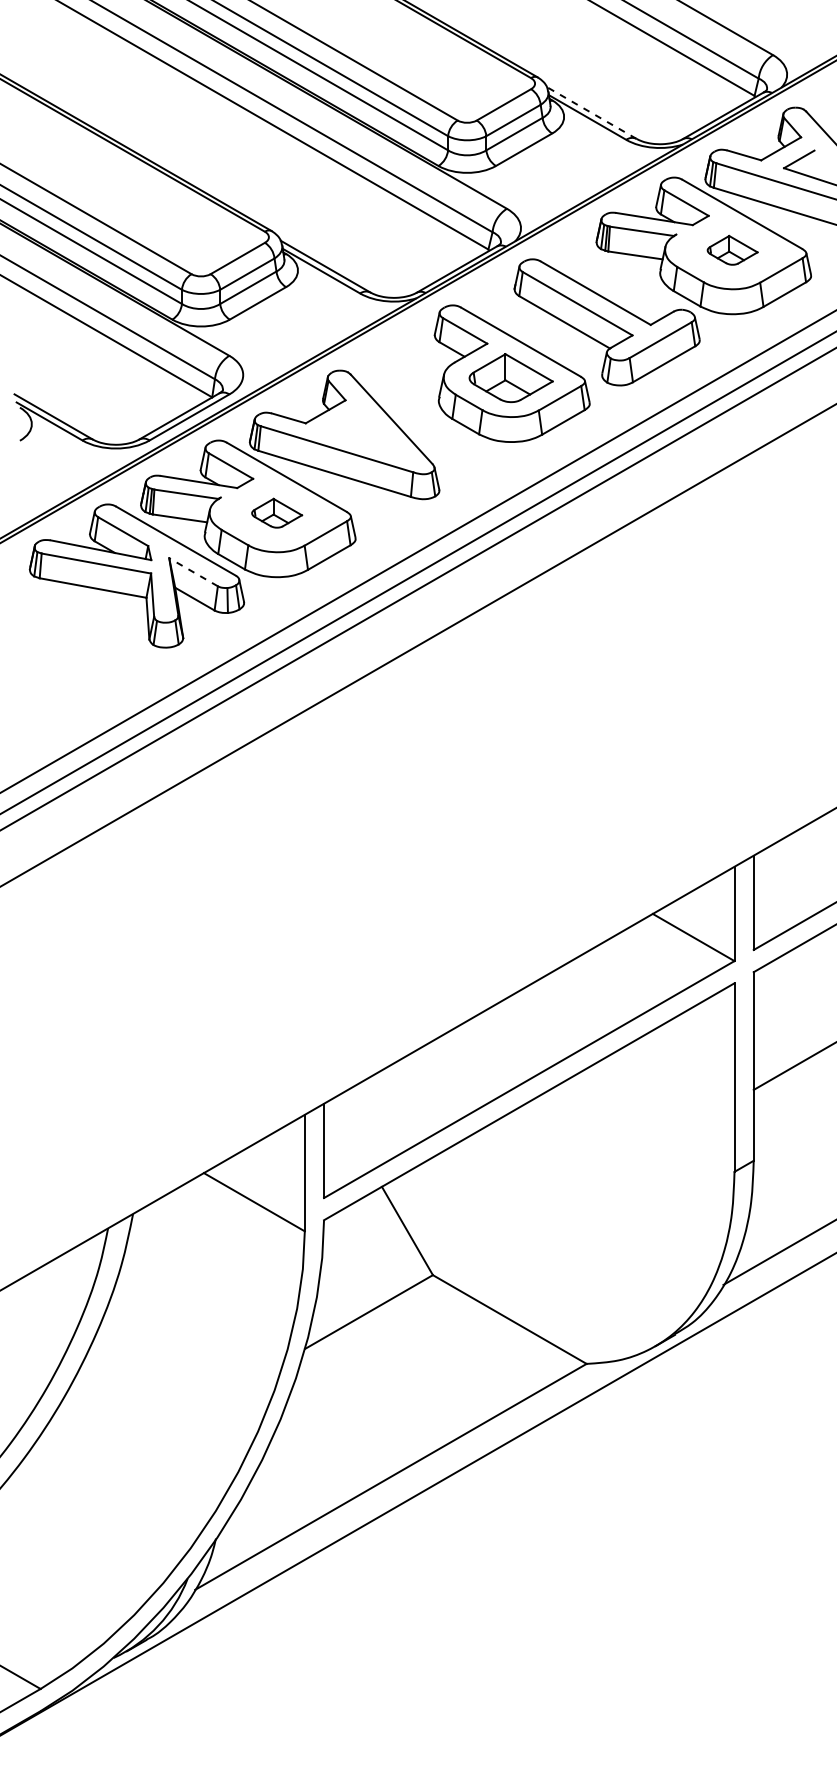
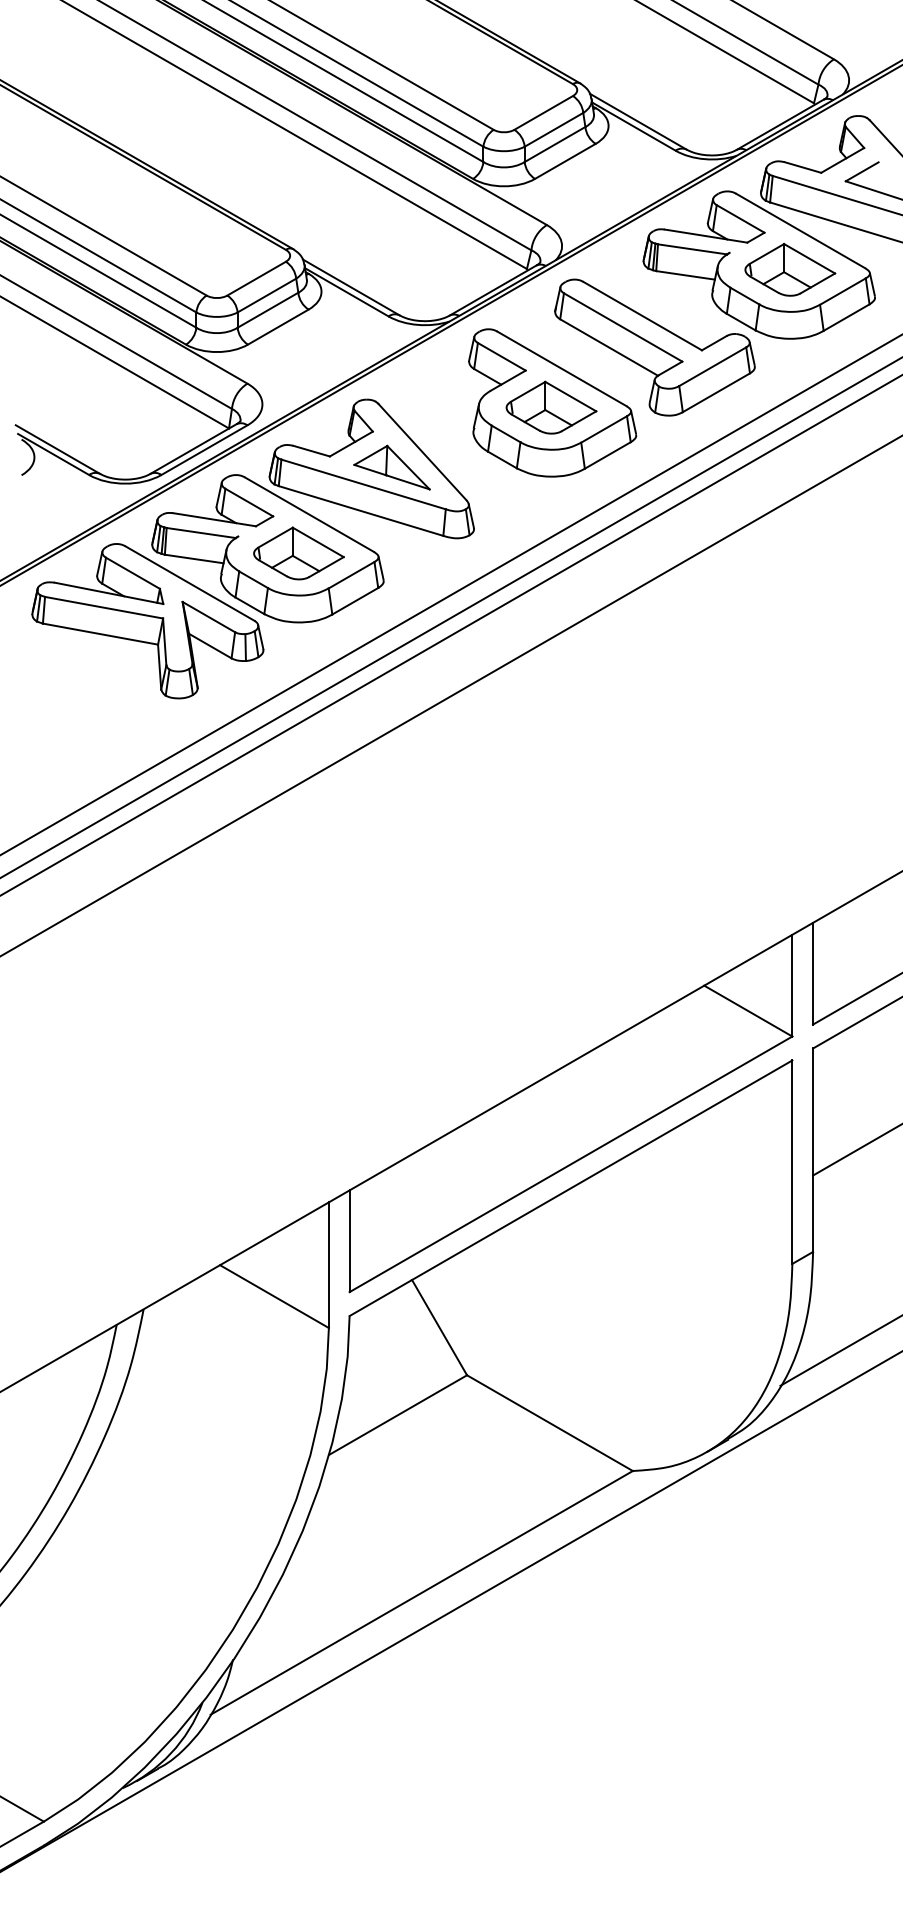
line: (591, 112) -> (638, 121), dashed -> solid
part: (732, 249) -> (790, 269), size x1.67
part: (362, 433) -> (391, 467), added
part: (276, 513) -> (298, 553), size x1.67
line: (193, 571) -> (208, 616), dashed -> solid

